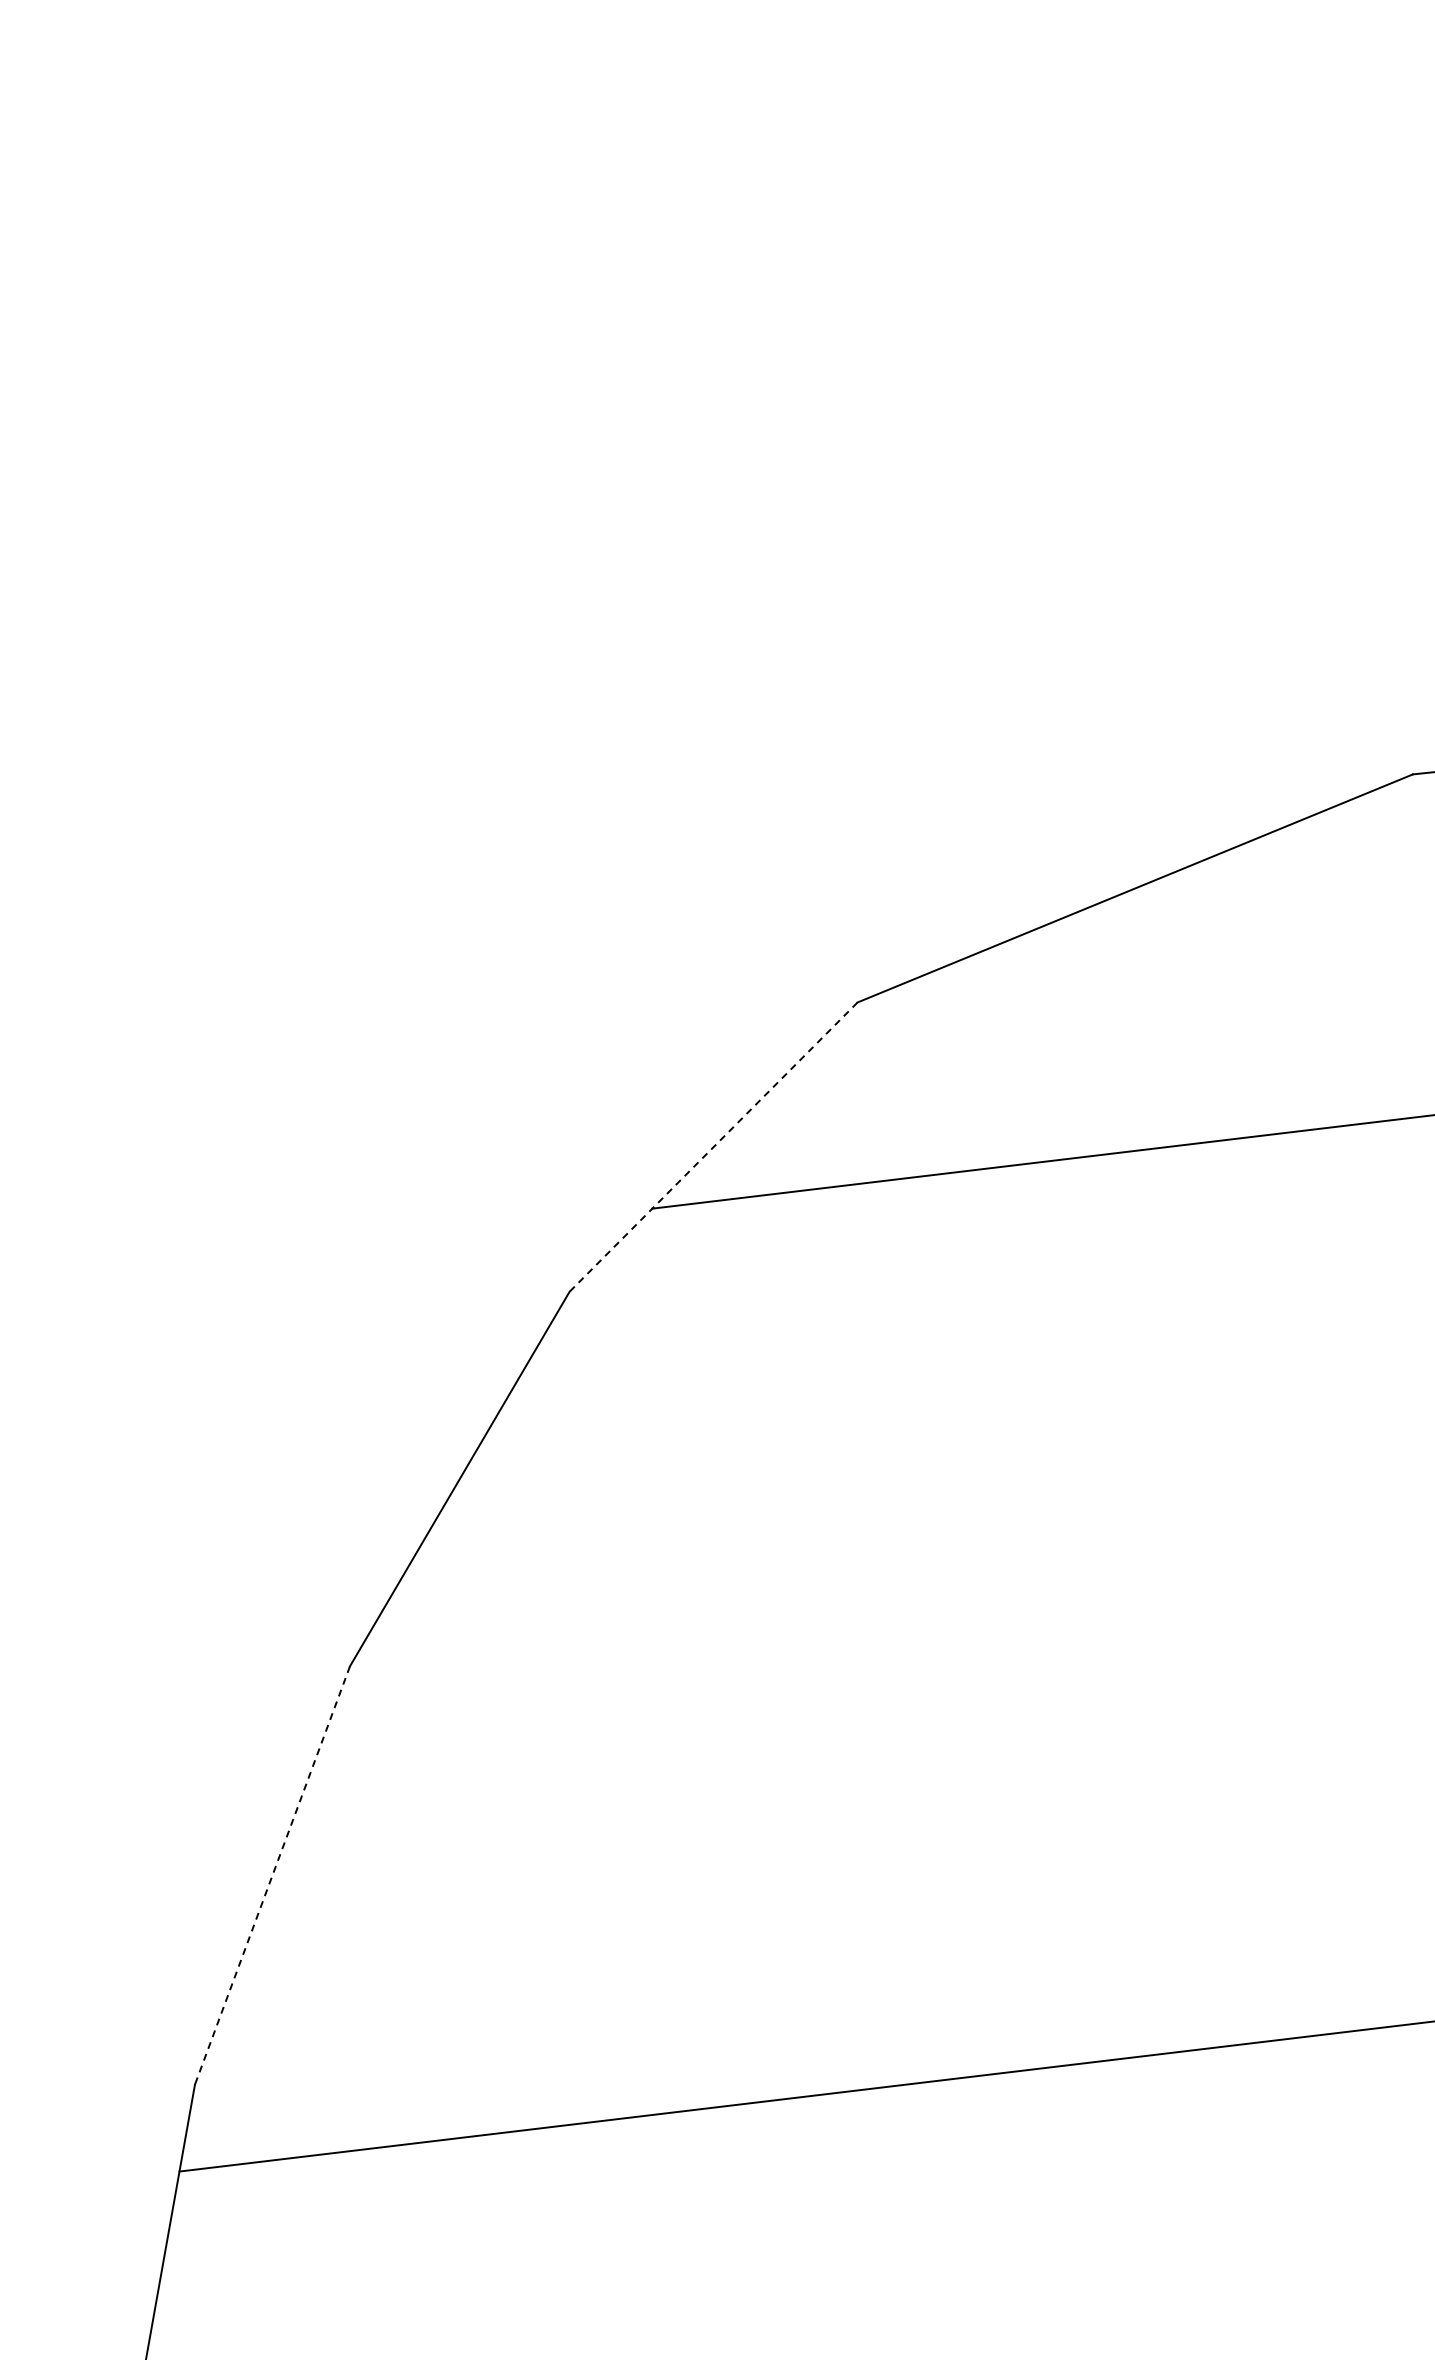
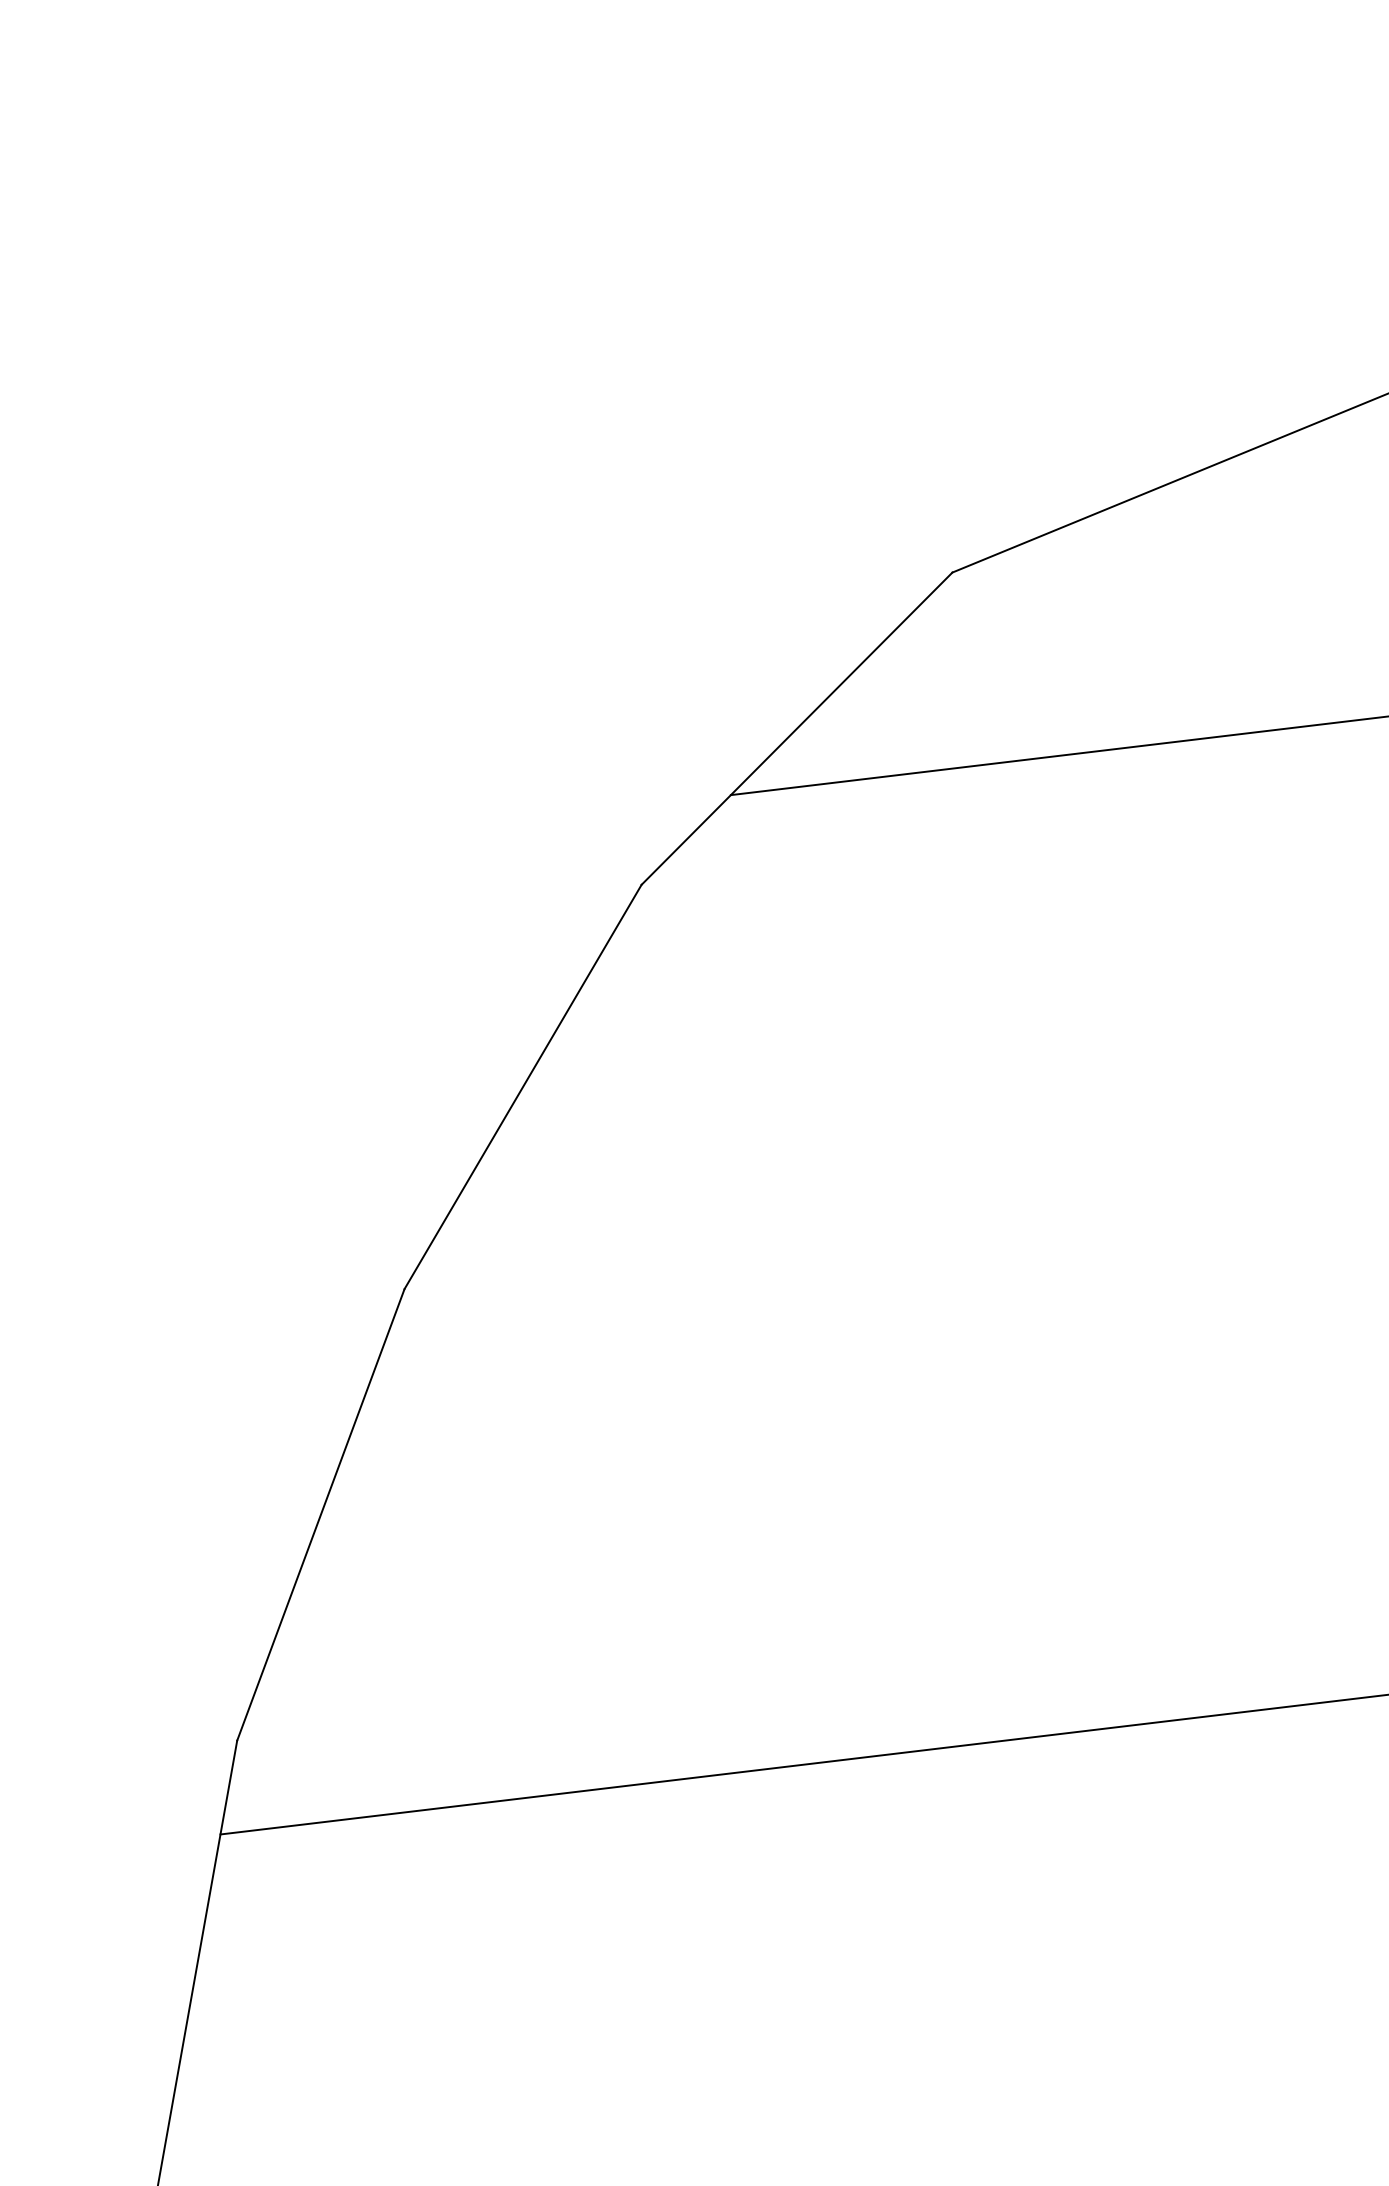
line: (713, 1147) -> (796, 729), dashed -> solid
line: (272, 1875) -> (320, 1514), dashed -> solid

